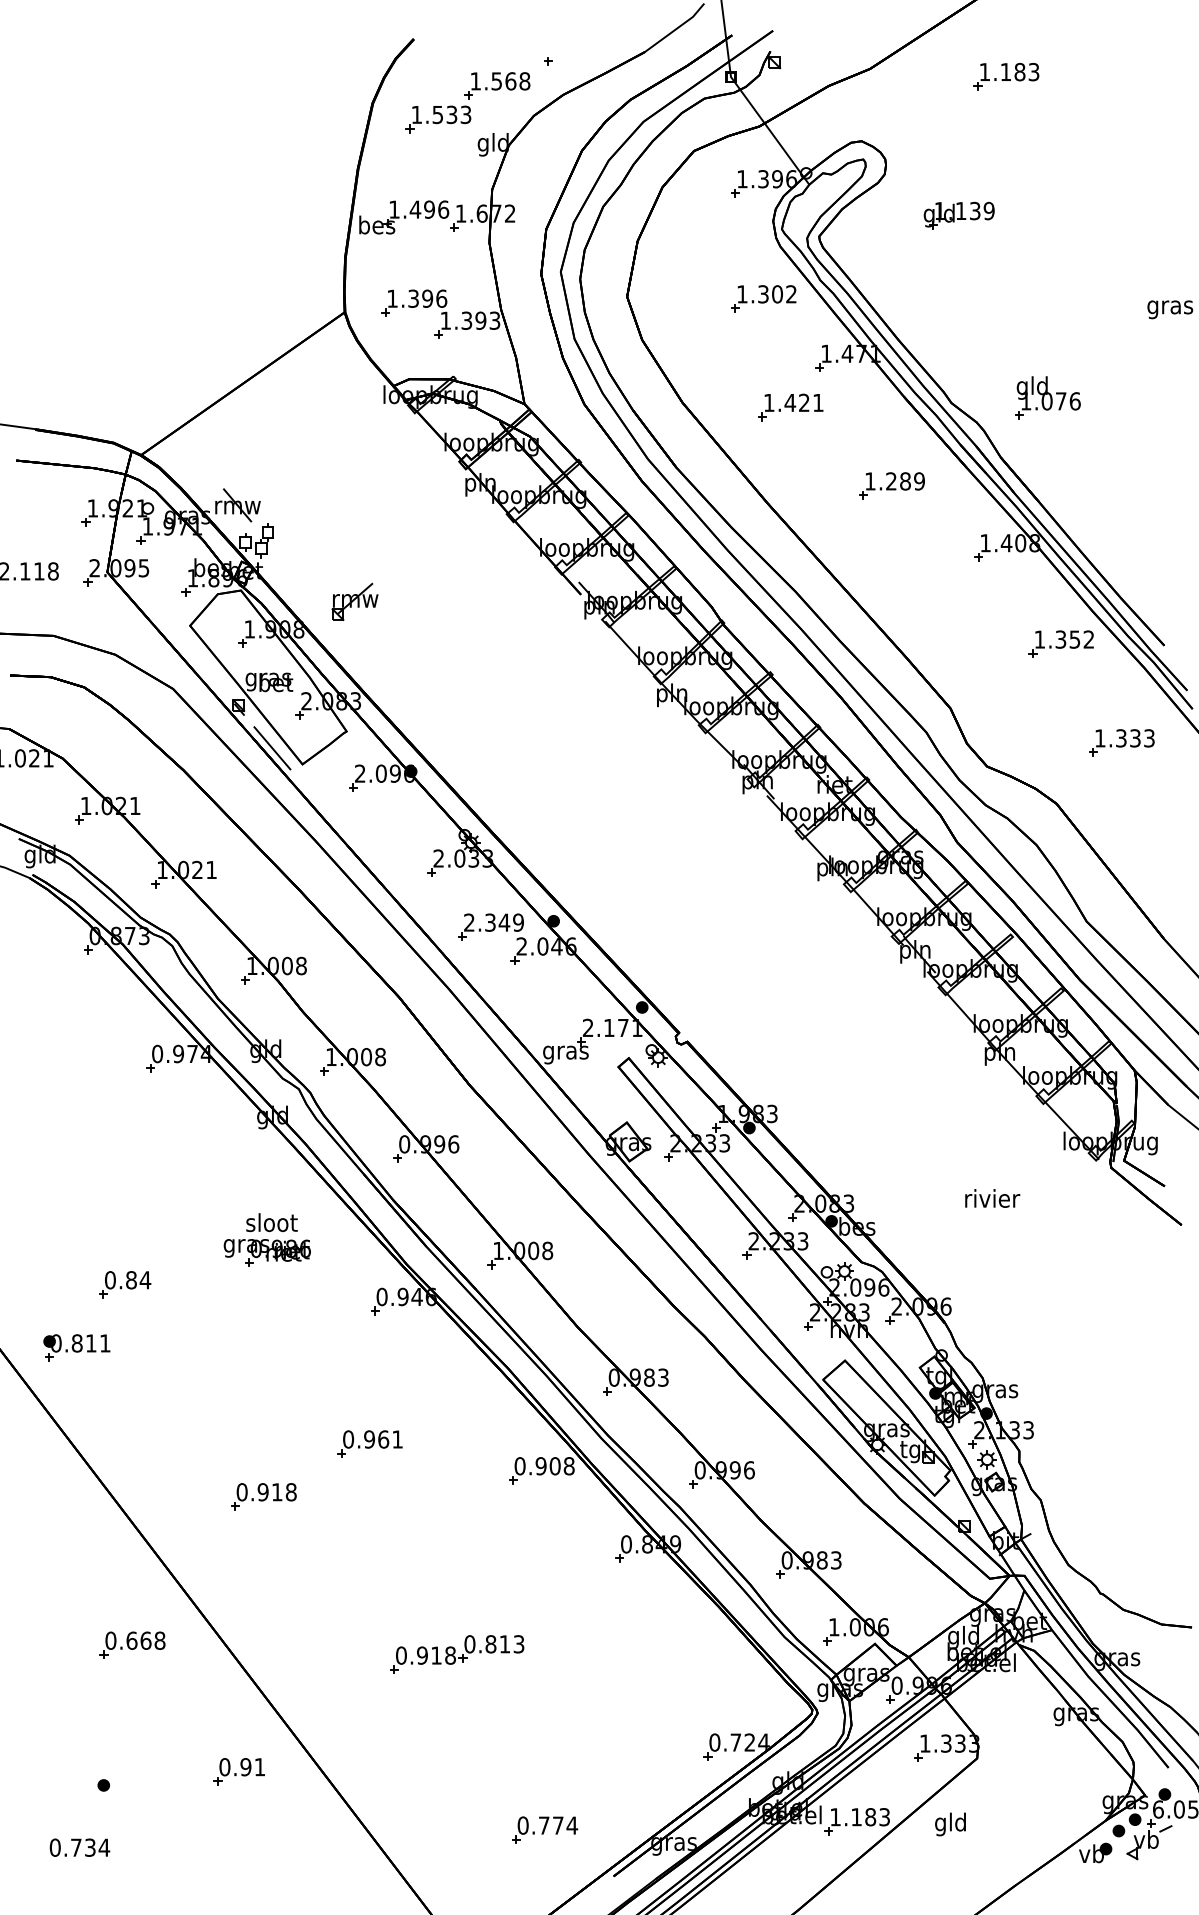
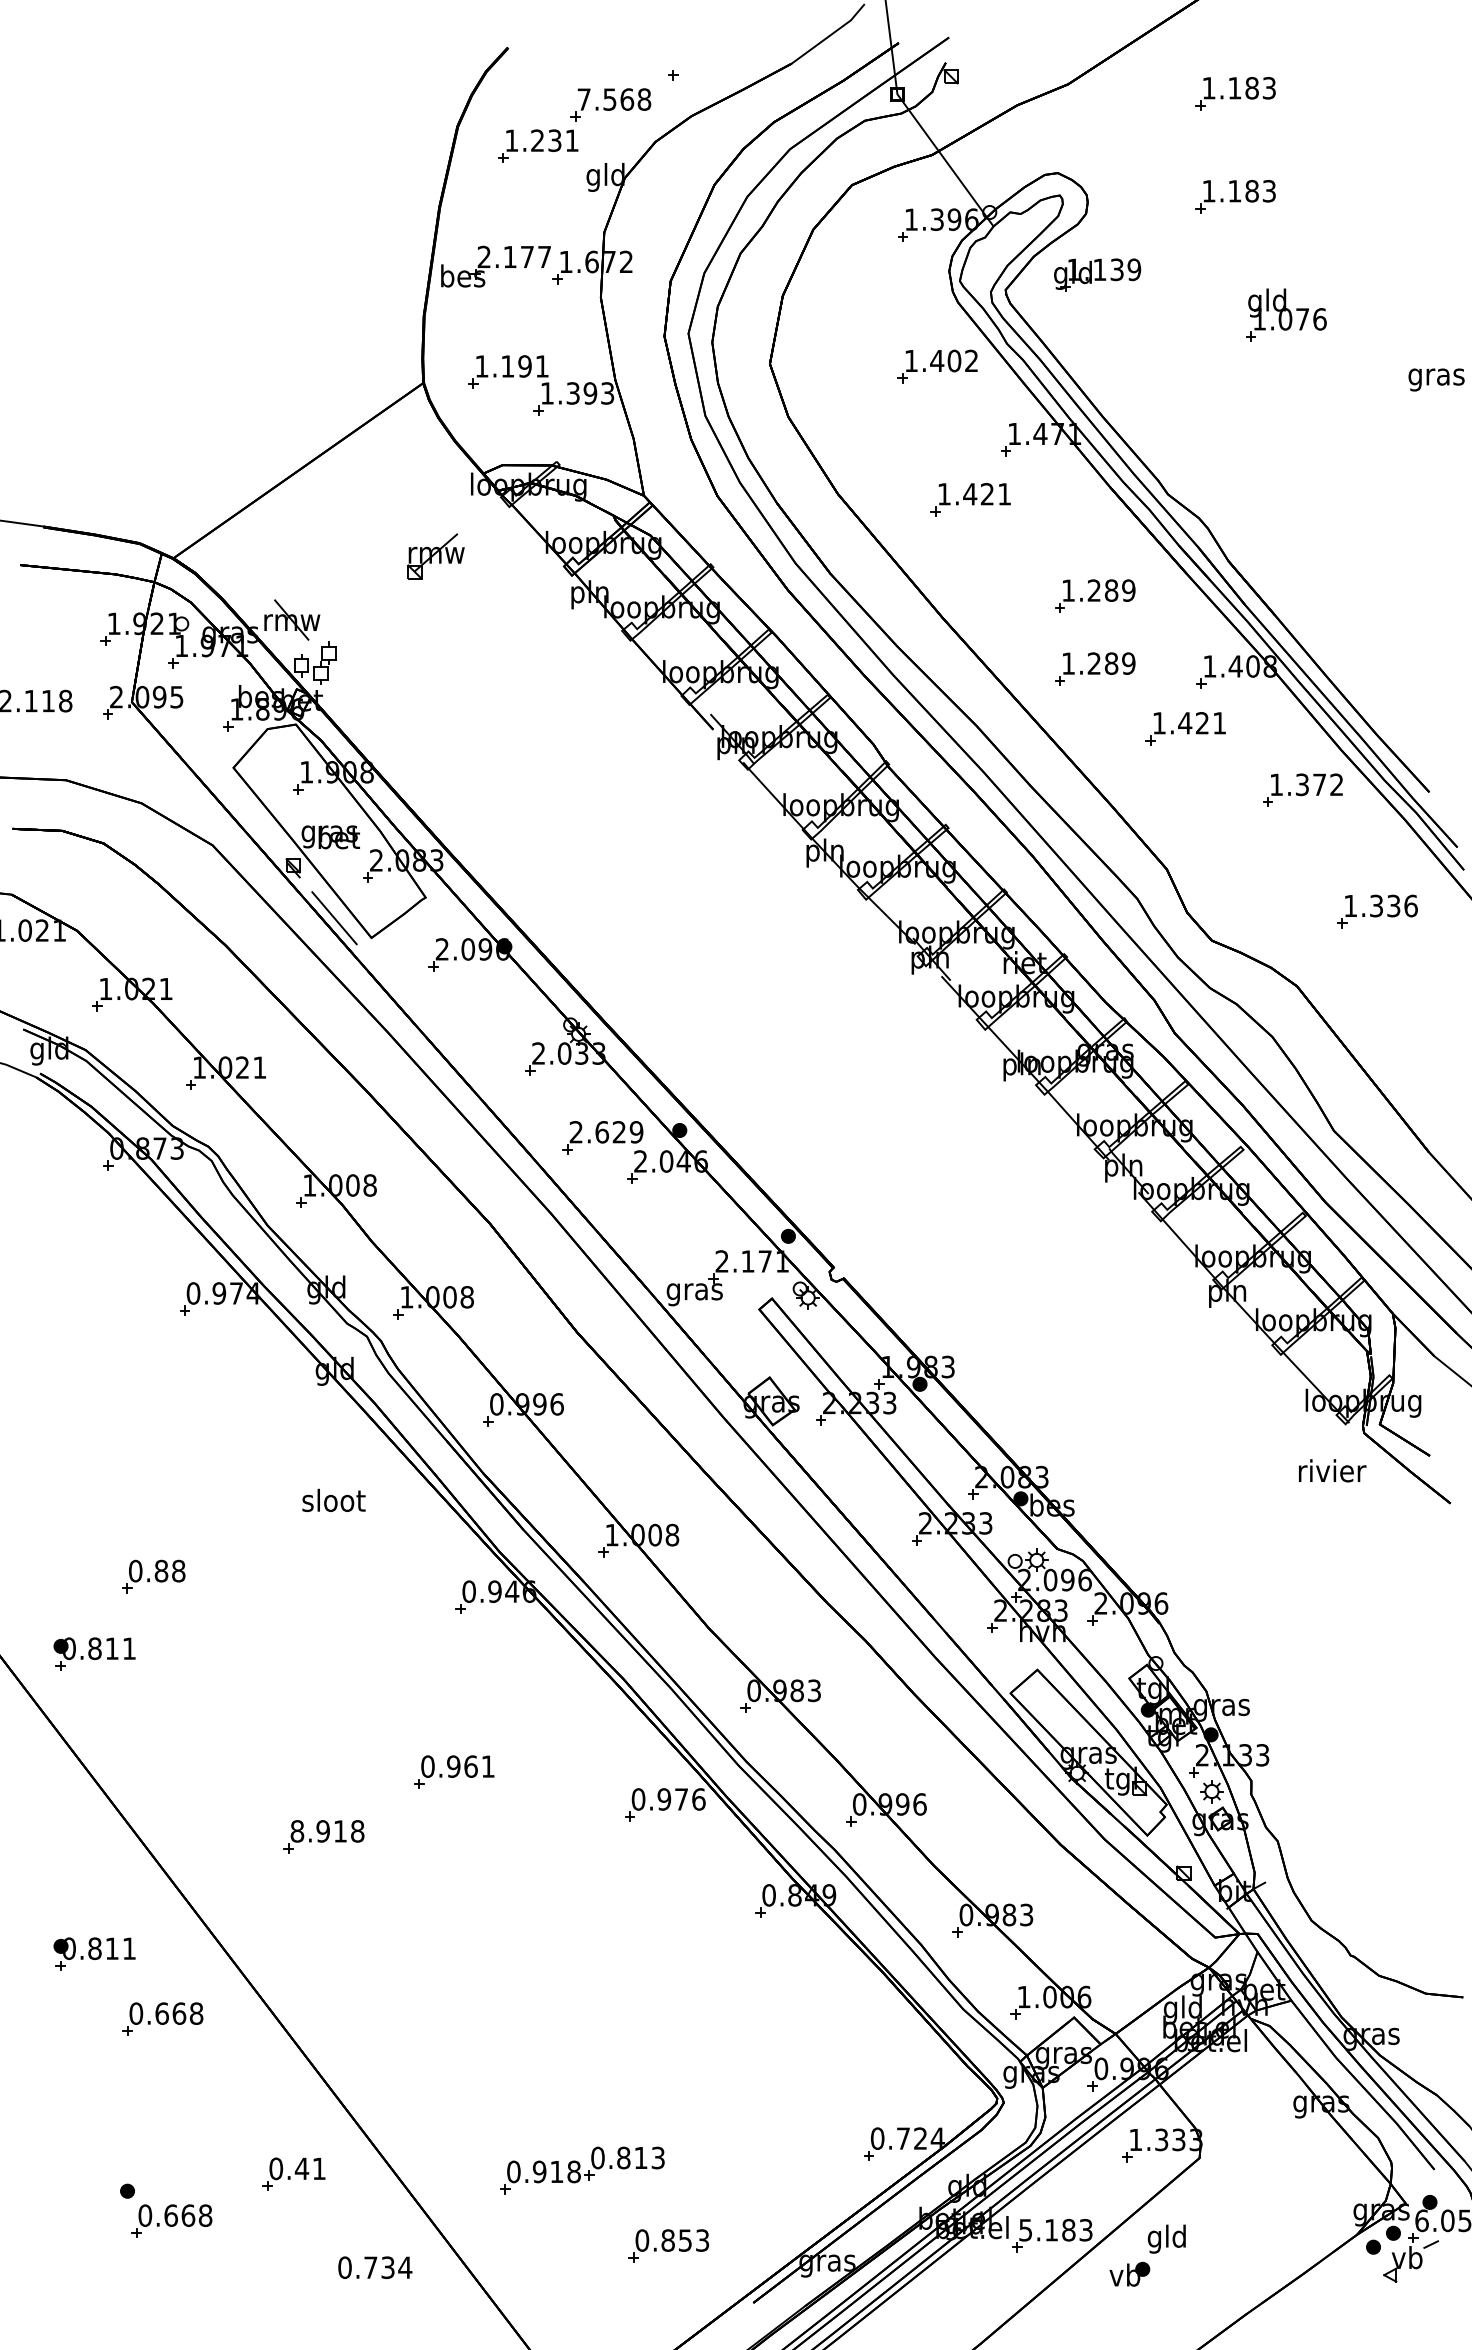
text: (475, 81) -> (583, 99), 1.568 -> 7.568
text: (451, 114) -> (554, 140), 1.533 -> 1.231
part: (1006, 160) -> (1235, 196), added
text: (419, 209) -> (514, 256), 1.496 -> 2.177
part: (959, 214) -> (1097, 274), moved
text: (763, 293) -> (937, 360), 1.302 -> 1.402
text: (428, 298) -> (525, 366), 1.396 -> 1.191
part: (1047, 397) -> (1286, 314), moved
part: (892, 544) -> (1095, 668), added
part: (965, 593) -> (1185, 728), added
part: (354, 601) -> (435, 556), moved
text: (1074, 639) -> (1319, 784), 1.352 -> 1.372
text: (1149, 737) -> (1410, 905), 1.333 -> 1.336
text: (497, 922) -> (610, 1132), 2.349 -> 2.629
text: (992, 1198) -> (1332, 1470), moved
part: (266, 1252) -> (327, 1537), removed
text: (145, 1279) -> (178, 1570), 0.84 -> 0.88
text: (561, 1466) -> (689, 1799), 0.908 -> 0.976
text: (242, 1492) -> (297, 1831), 0.918 -> 8.918
part: (76, 1591) -> (94, 1953), added
part: (457, 1654) -> (582, 2170), moved
text: (245, 1766) -> (301, 2168), 0.91 -> 0.41
part: (139, 1809) -> (171, 2220), added
text: (835, 1817) -> (1025, 2230), 1.183 -> 5.183
text: (558, 1825) -> (685, 2240), 0.774 -> 0.853
text: (80, 1847) -> (375, 2267), moved
part: (1095, 1852) -> (1129, 2273), moved

